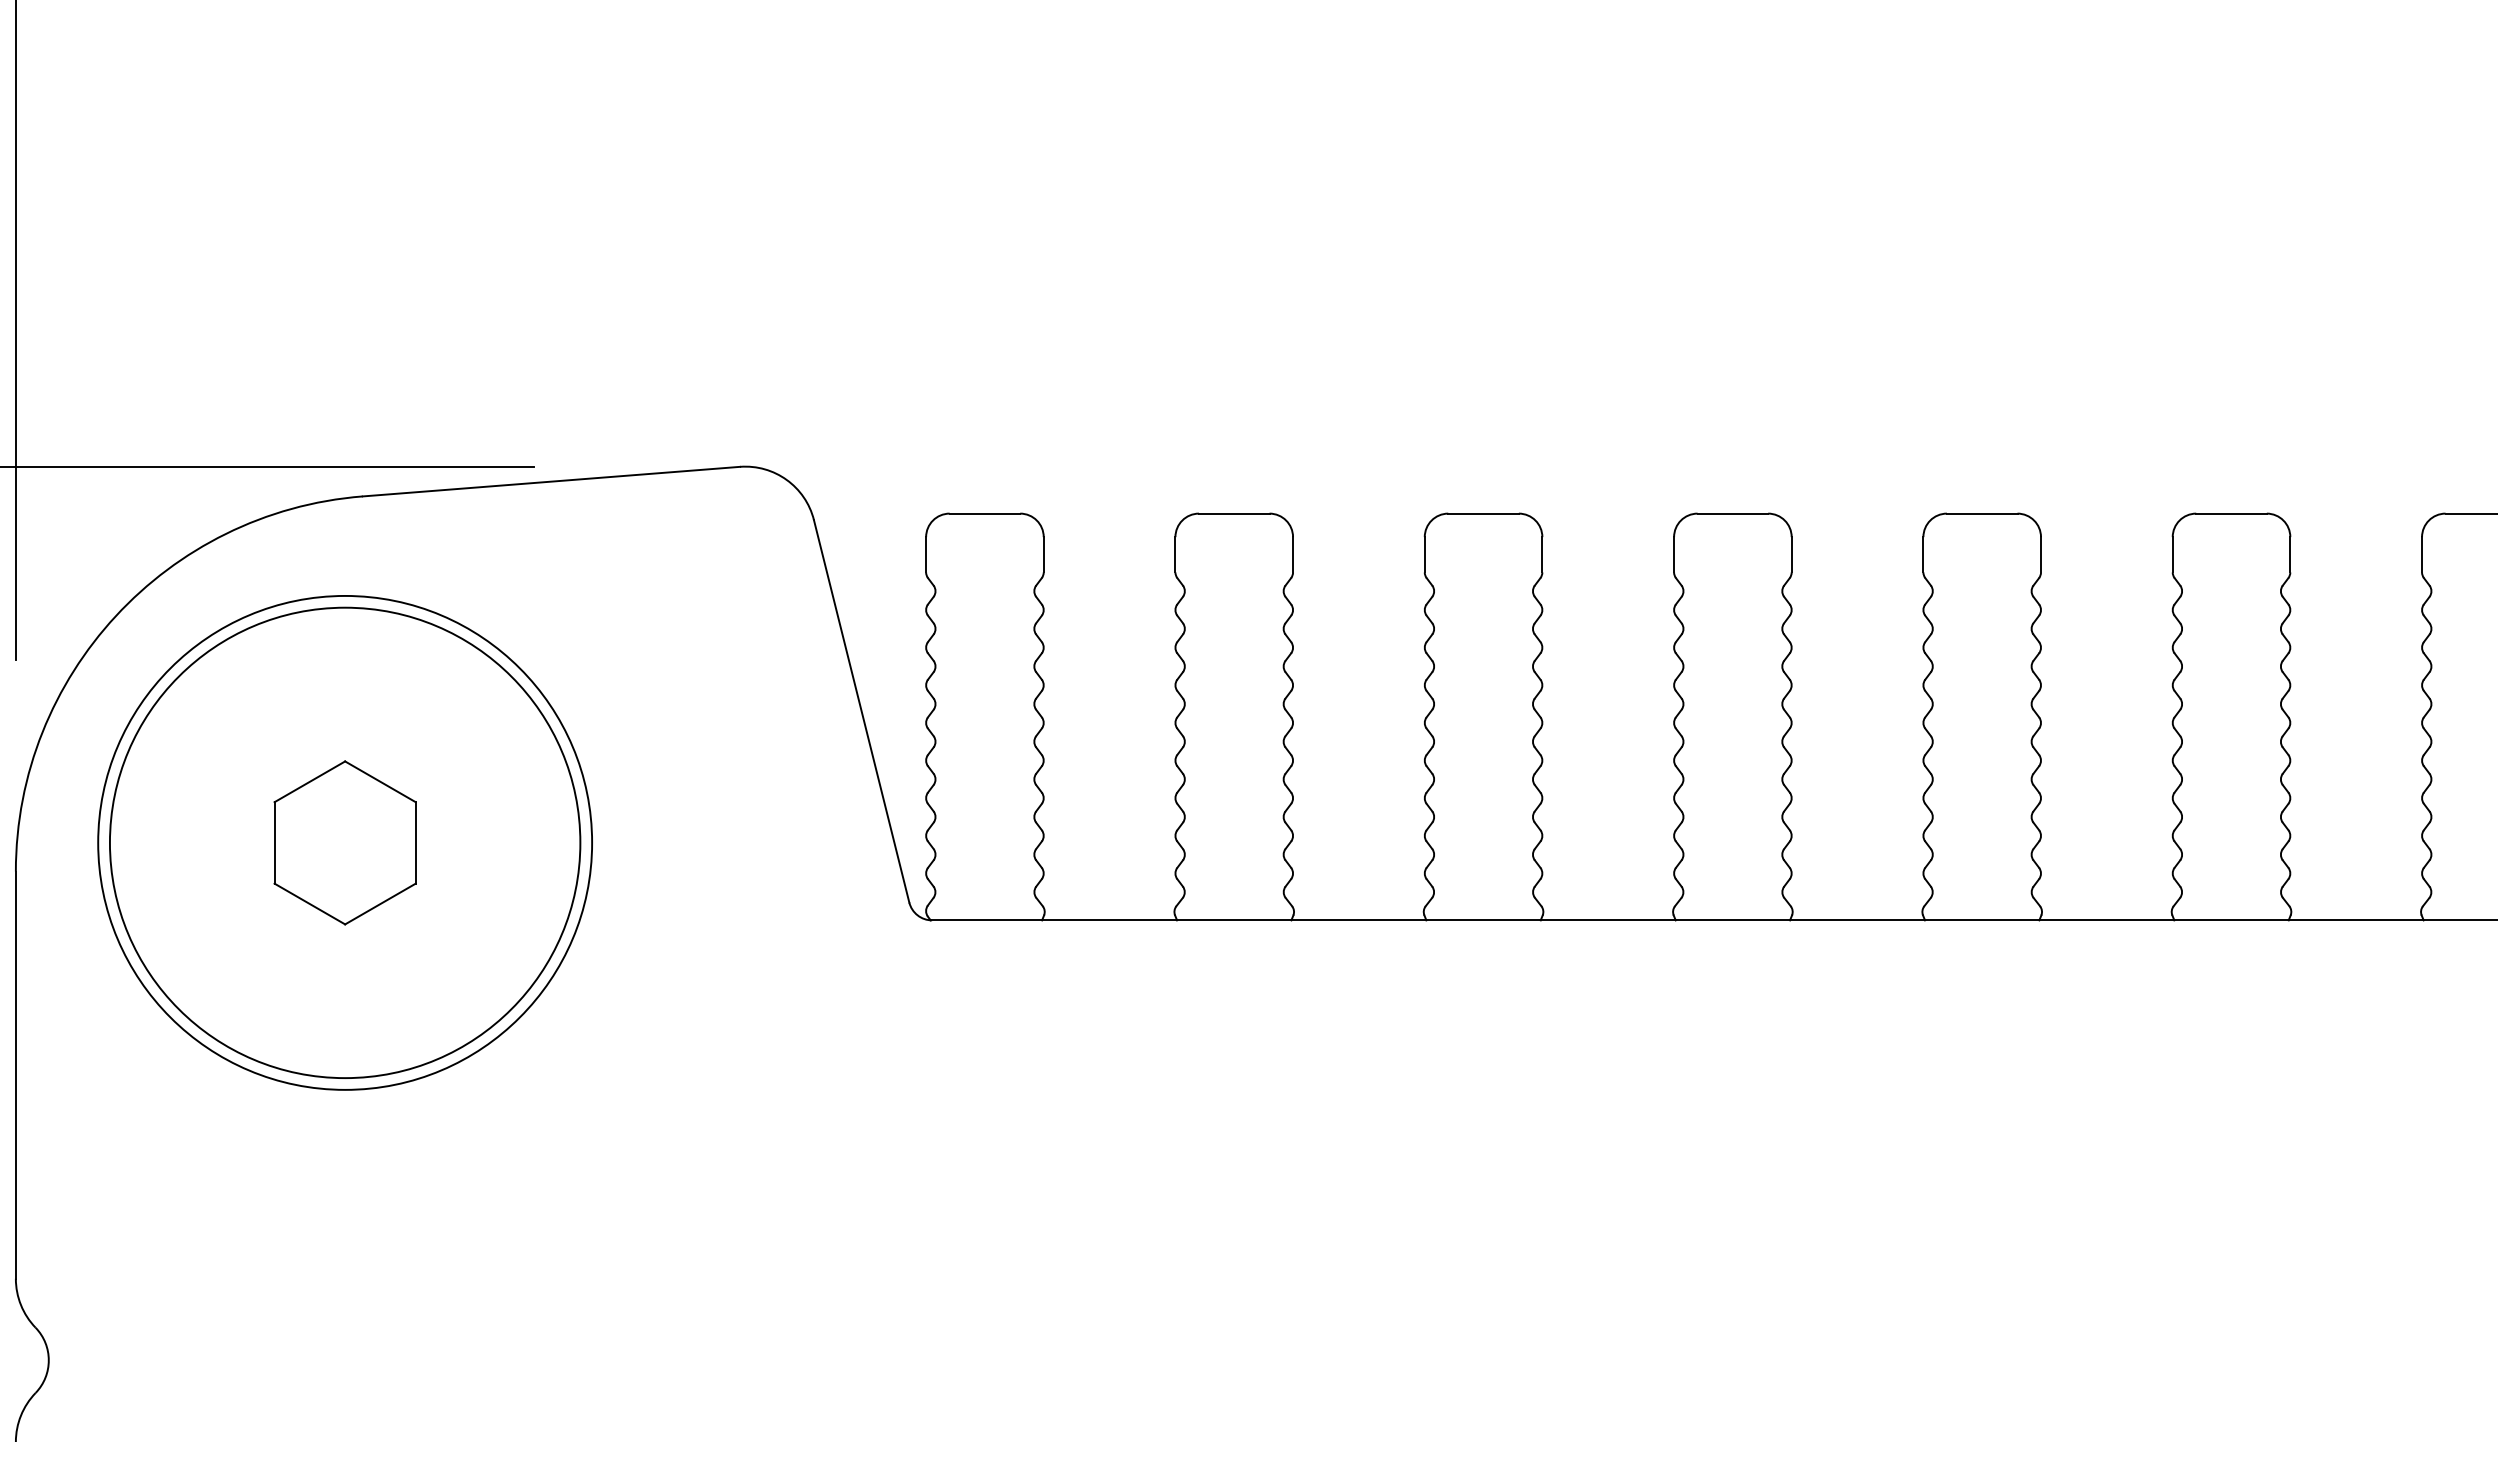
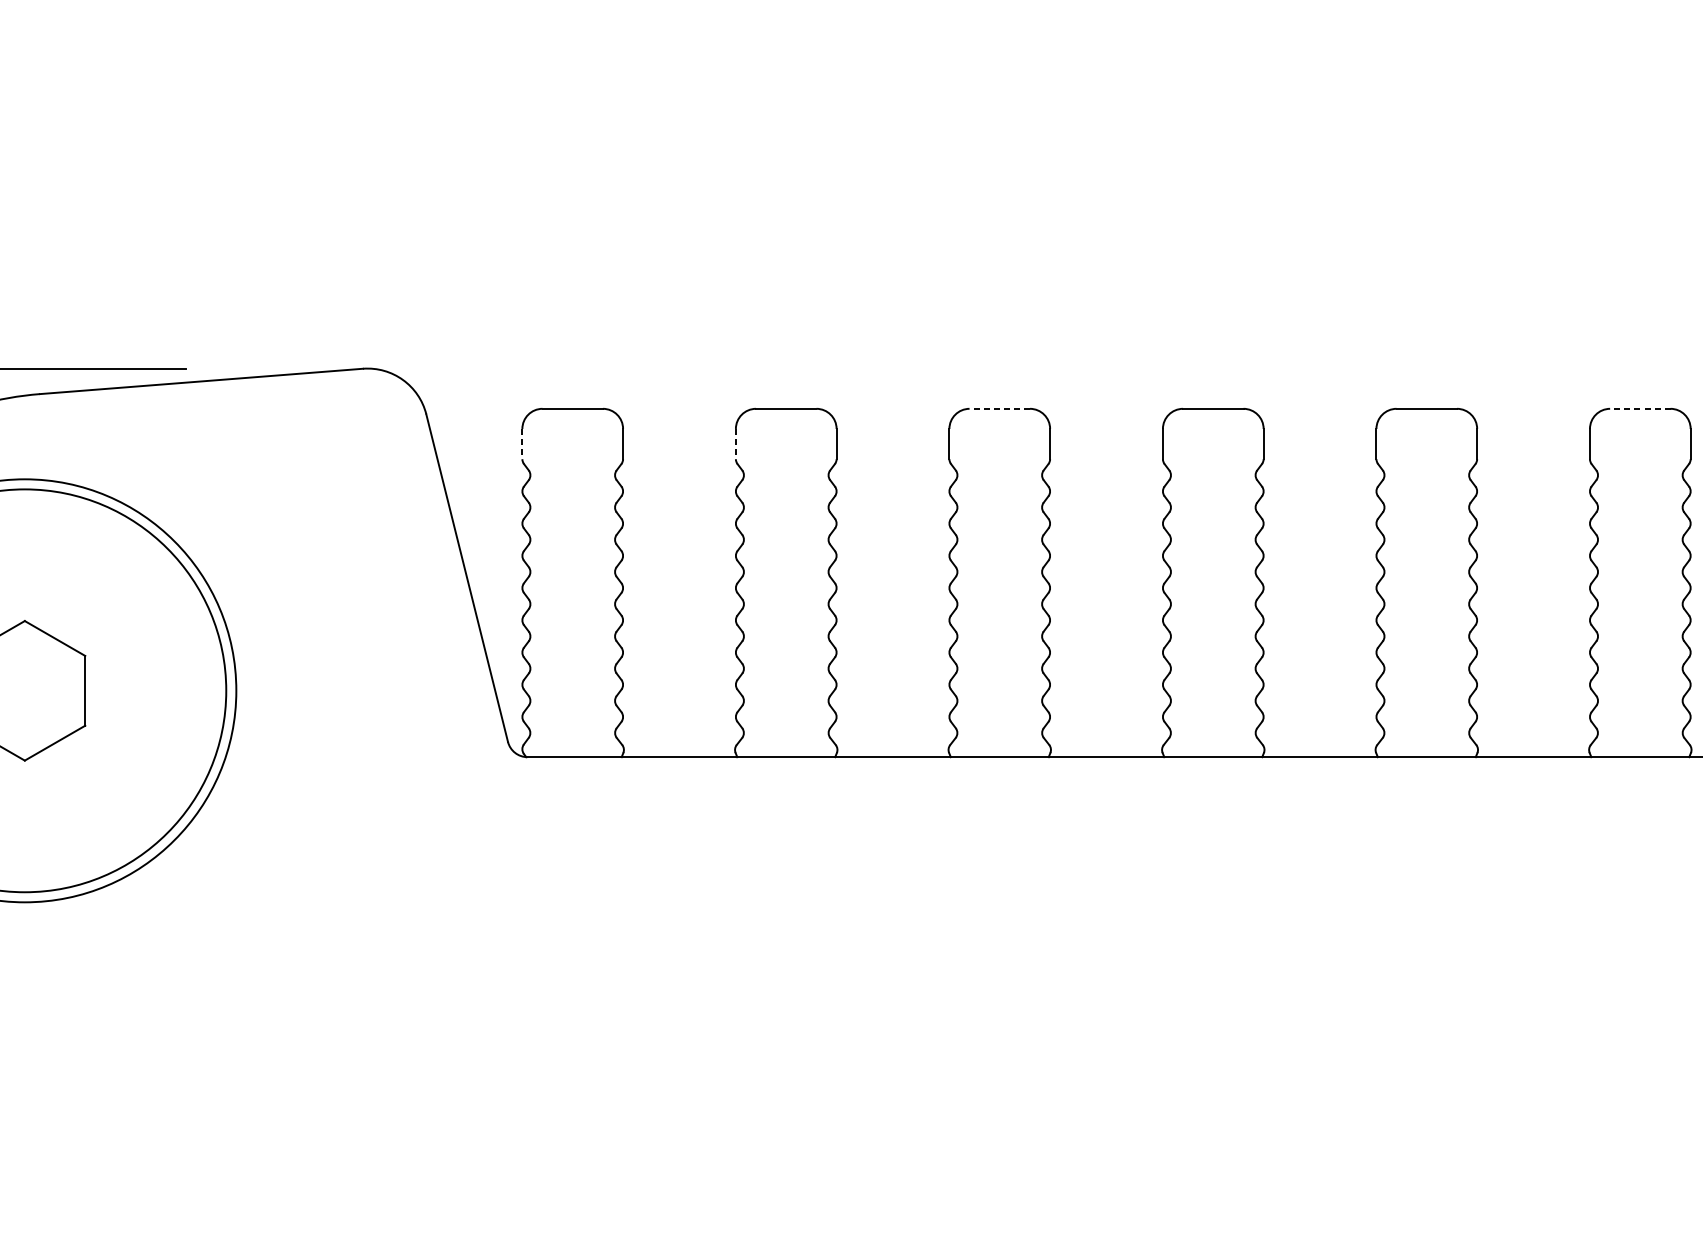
line: (1483, 513) -> (999, 408), solid -> dashed
line: (2231, 513) -> (1640, 408), solid -> dashed
line: (926, 554) -> (522, 443), solid -> dashed
line: (1175, 554) -> (735, 443), solid -> dashed

